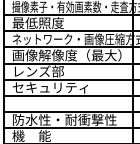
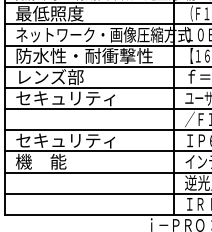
text: (66, 55) -> (87, 55), 画像解像度（最大） -> 防水性・耐衝撃性
text: (64, 119) -> (84, 140), 防水性・耐衝撃性 -> セキュリティ

